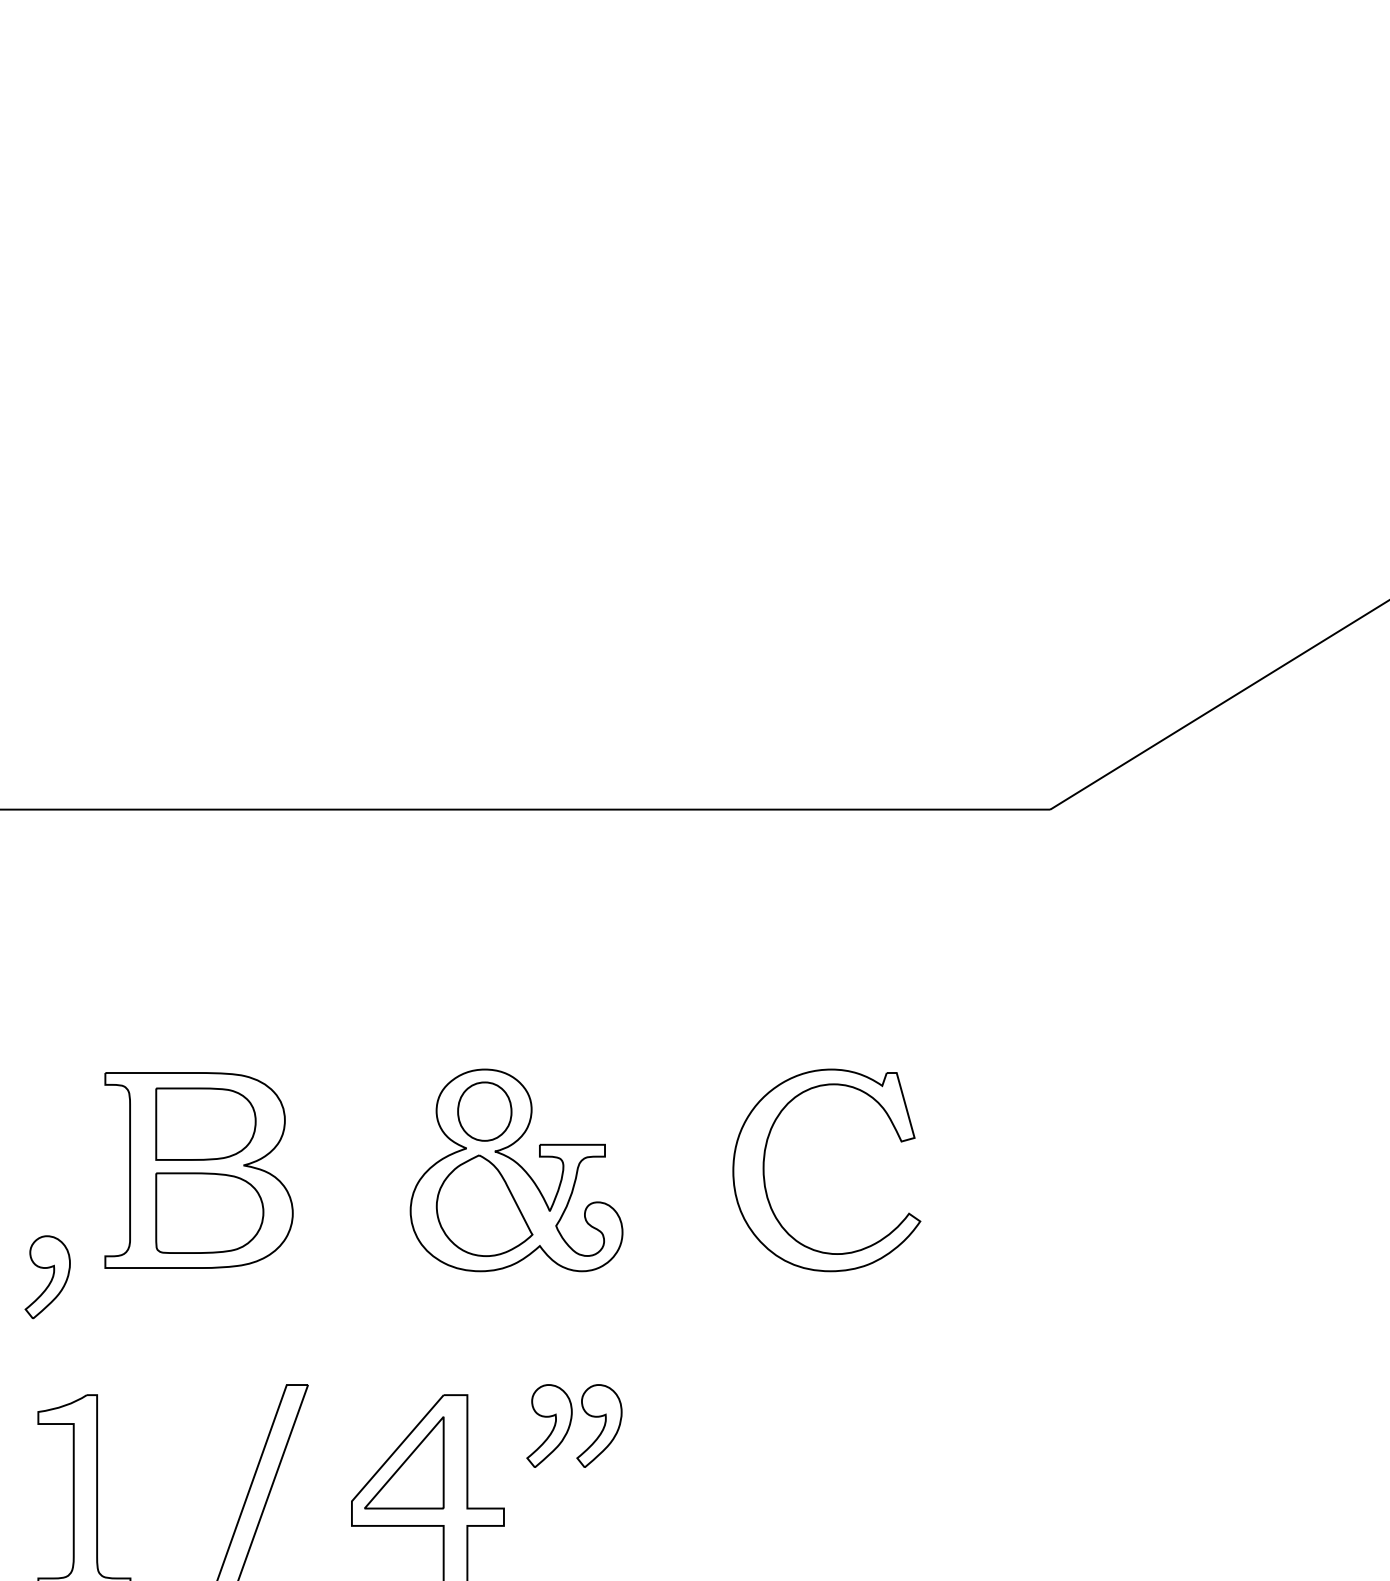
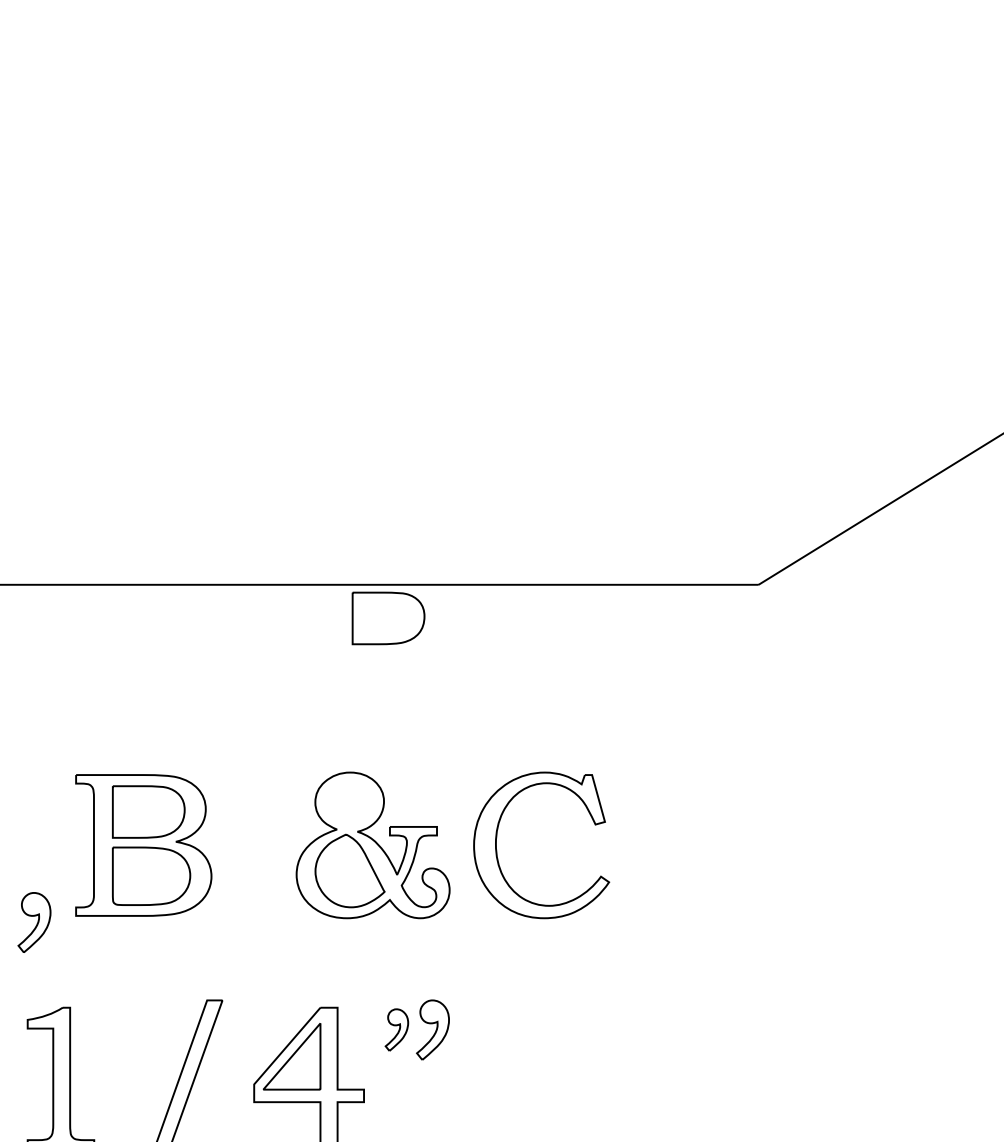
part: (537, 855) -> (388, 617), added
part: (484, 1111) -> (349, 802), removed
part: (765, 1179) -> (497, 851), moved
part: (549, 1425) -> (396, 1029), size x0.7

